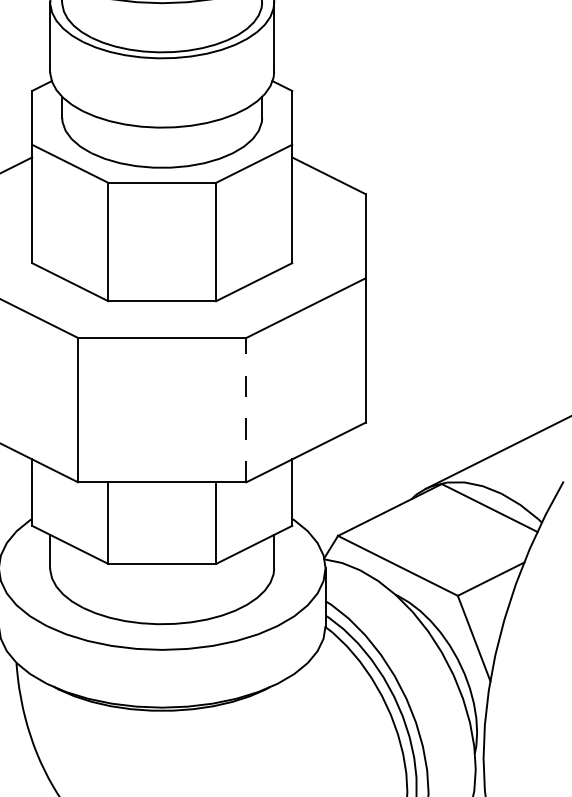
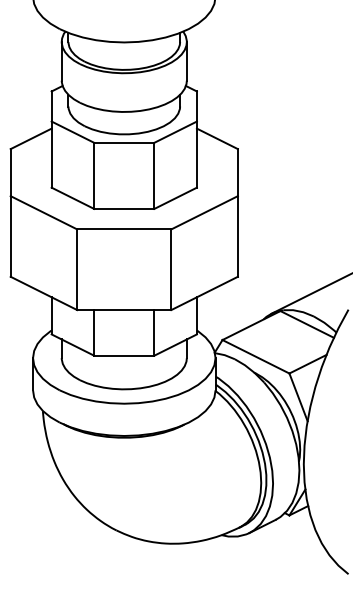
line: (246, 409) -> (171, 269), dashed -> solid

